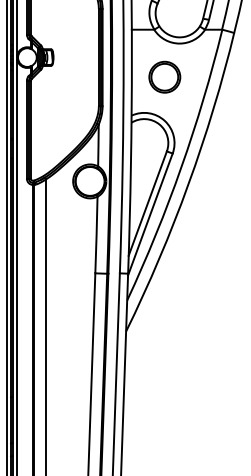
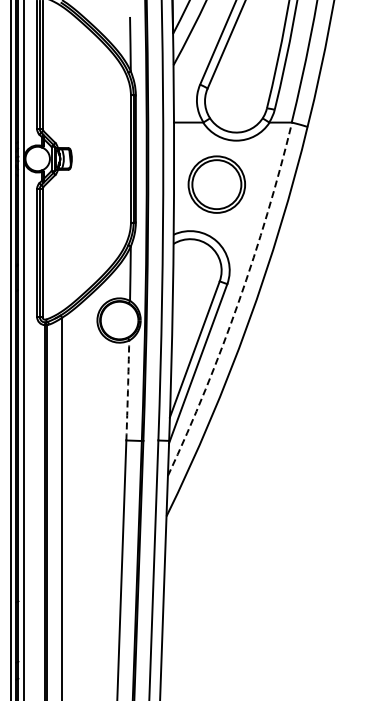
part: (165, 77) -> (217, 184), size x1.4
arc: (181, 167) -> (238, 302), solid -> dashed
arc: (96, 235) -> (127, 390), solid -> dashed

